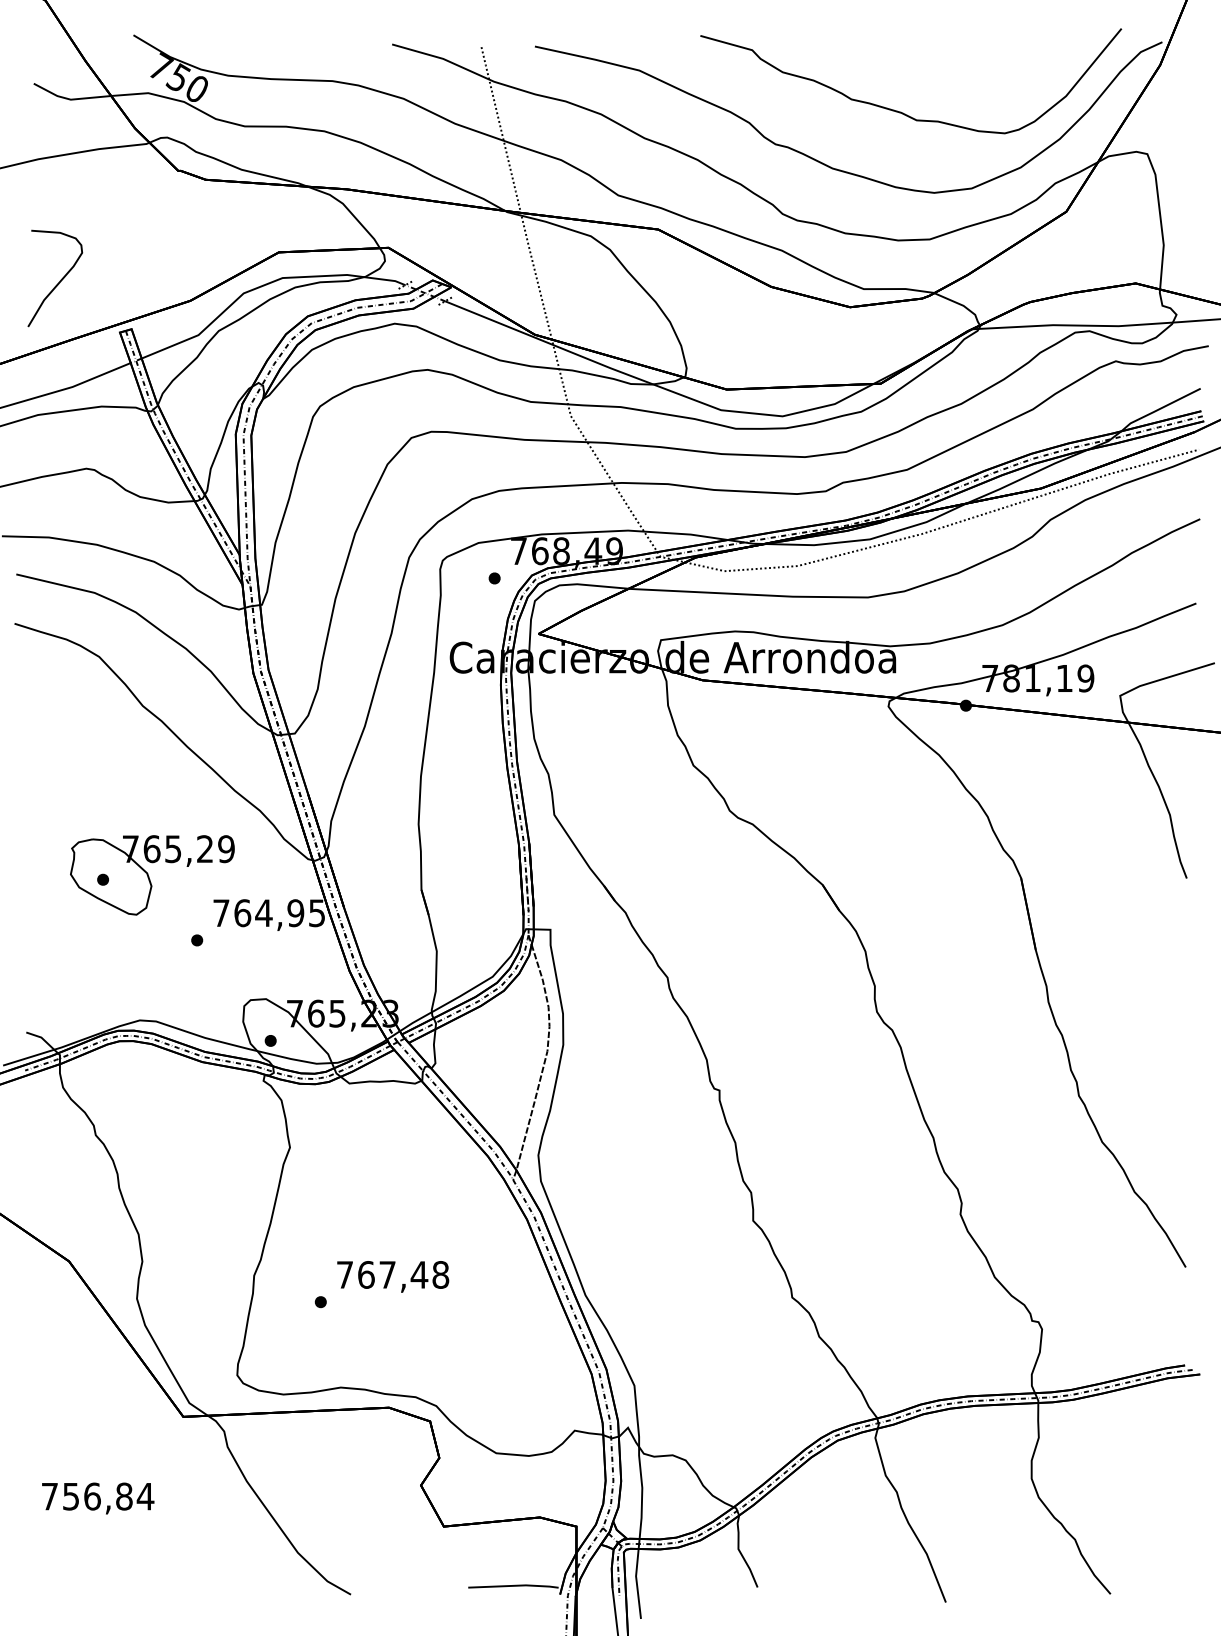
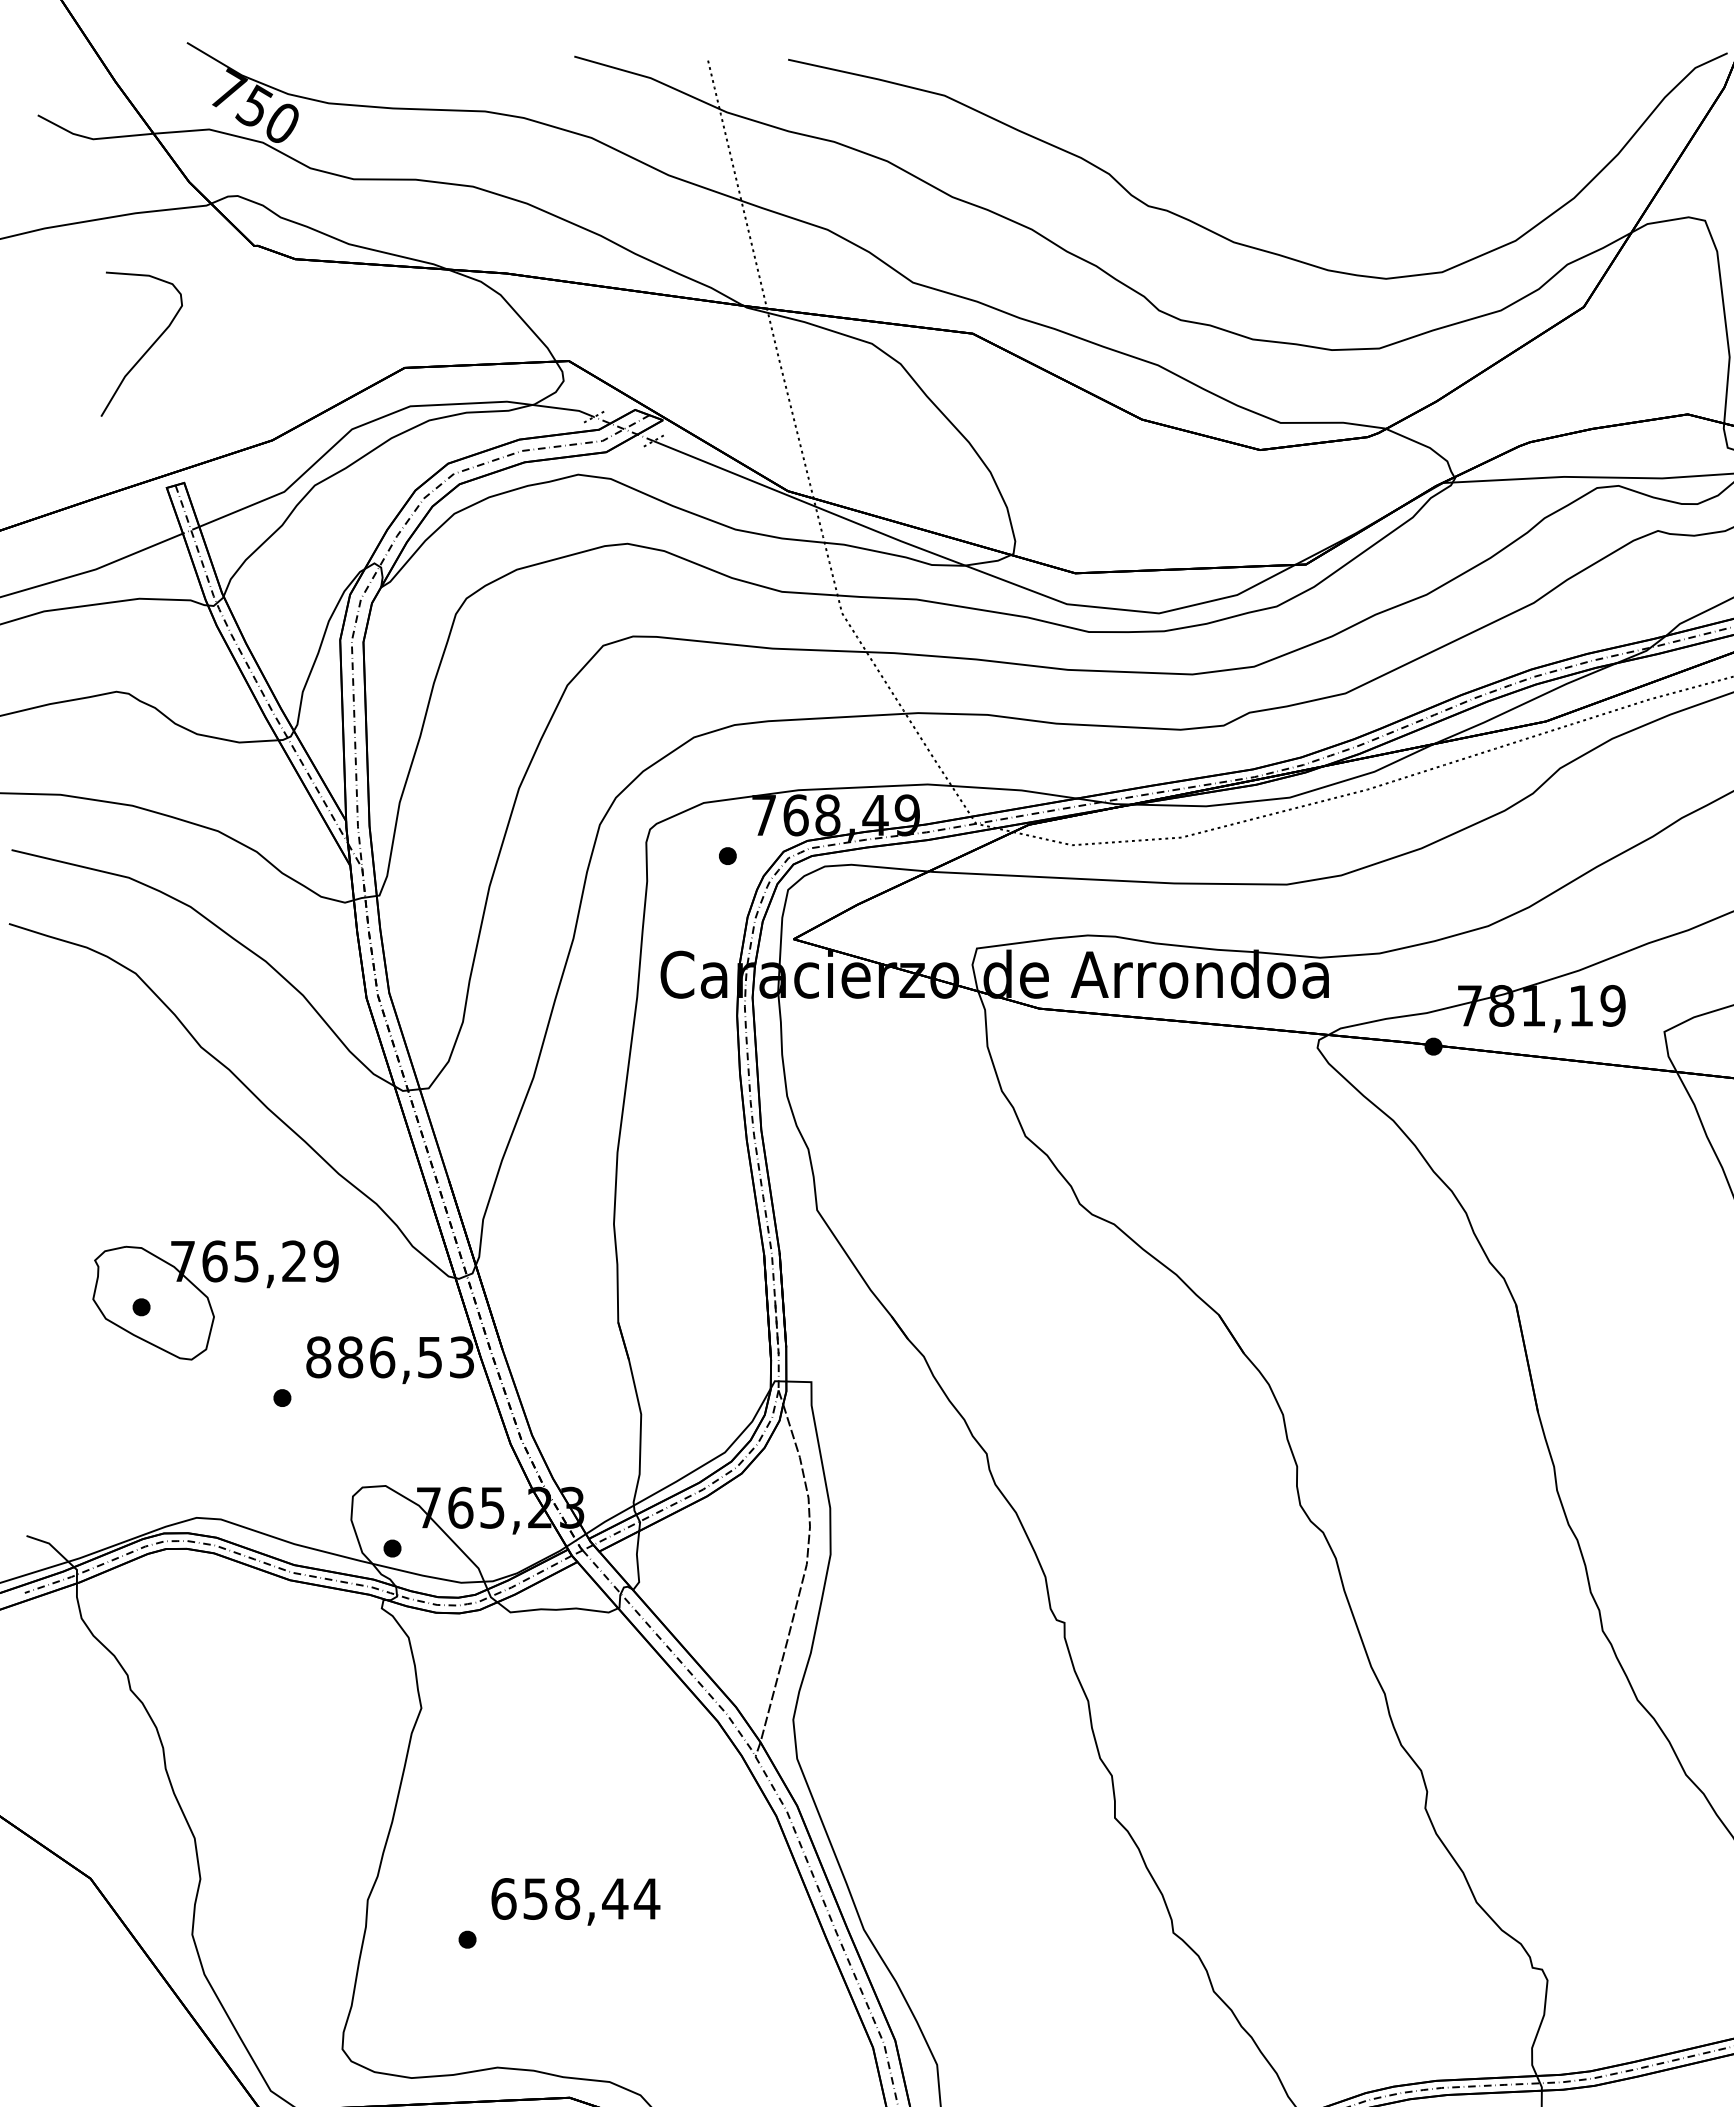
curve: (900, 111) -> (1335, 156), removed
curve: (59, 281) -> (148, 348), moved
text: (269, 913) -> (390, 1357), 764,95 -> 886,53
text: (392, 1274) -> (574, 1898), 767,48 -> 658,44

